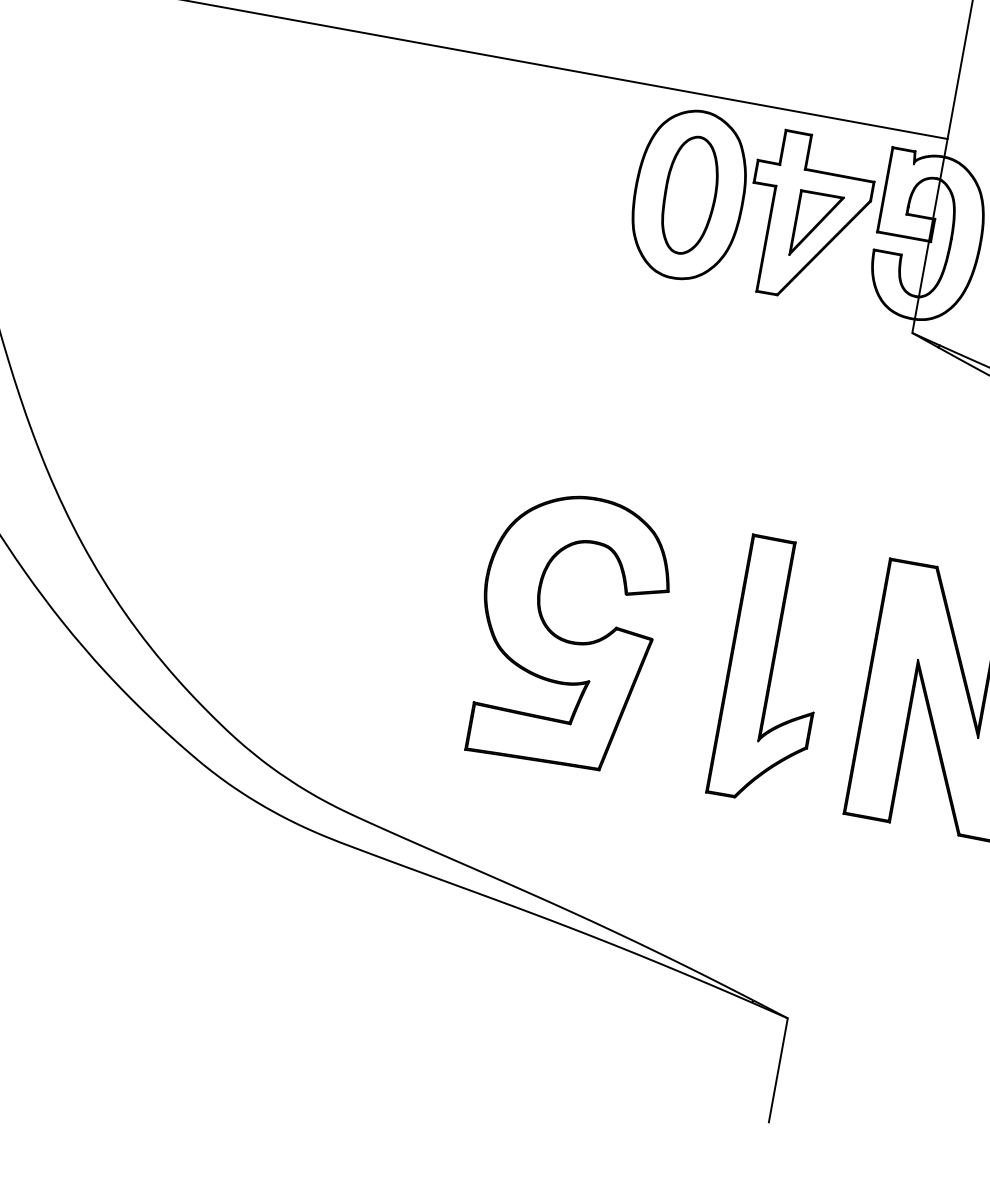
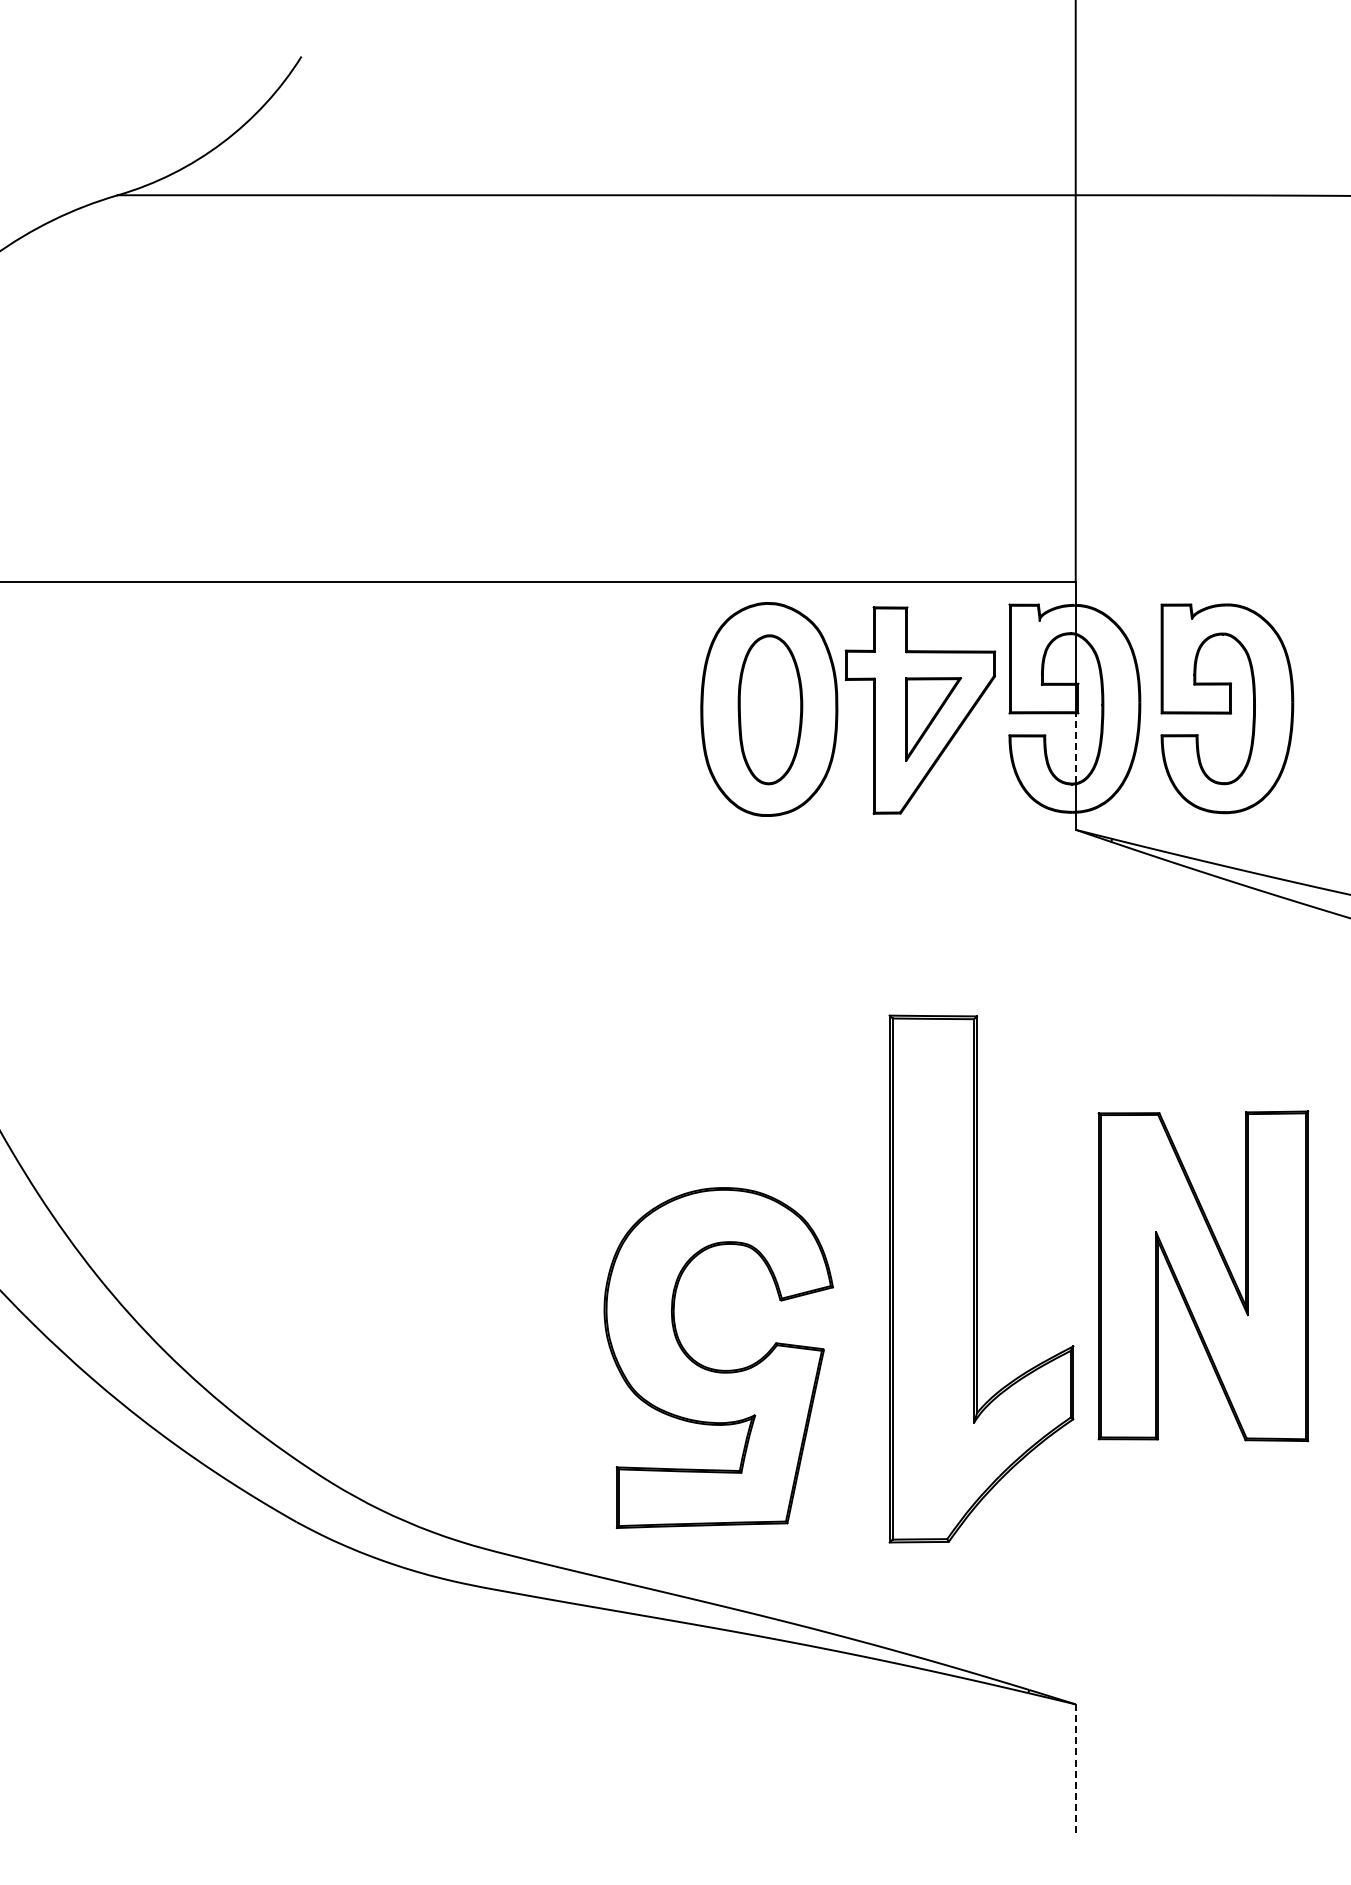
line: (923, 269) -> (1075, 748), solid -> dashed
part: (564, 638) -> (714, 1368), moved
part: (774, 671) -> (981, 1278), size x1.6
line: (778, 1070) -> (1075, 1771), solid -> dashed

